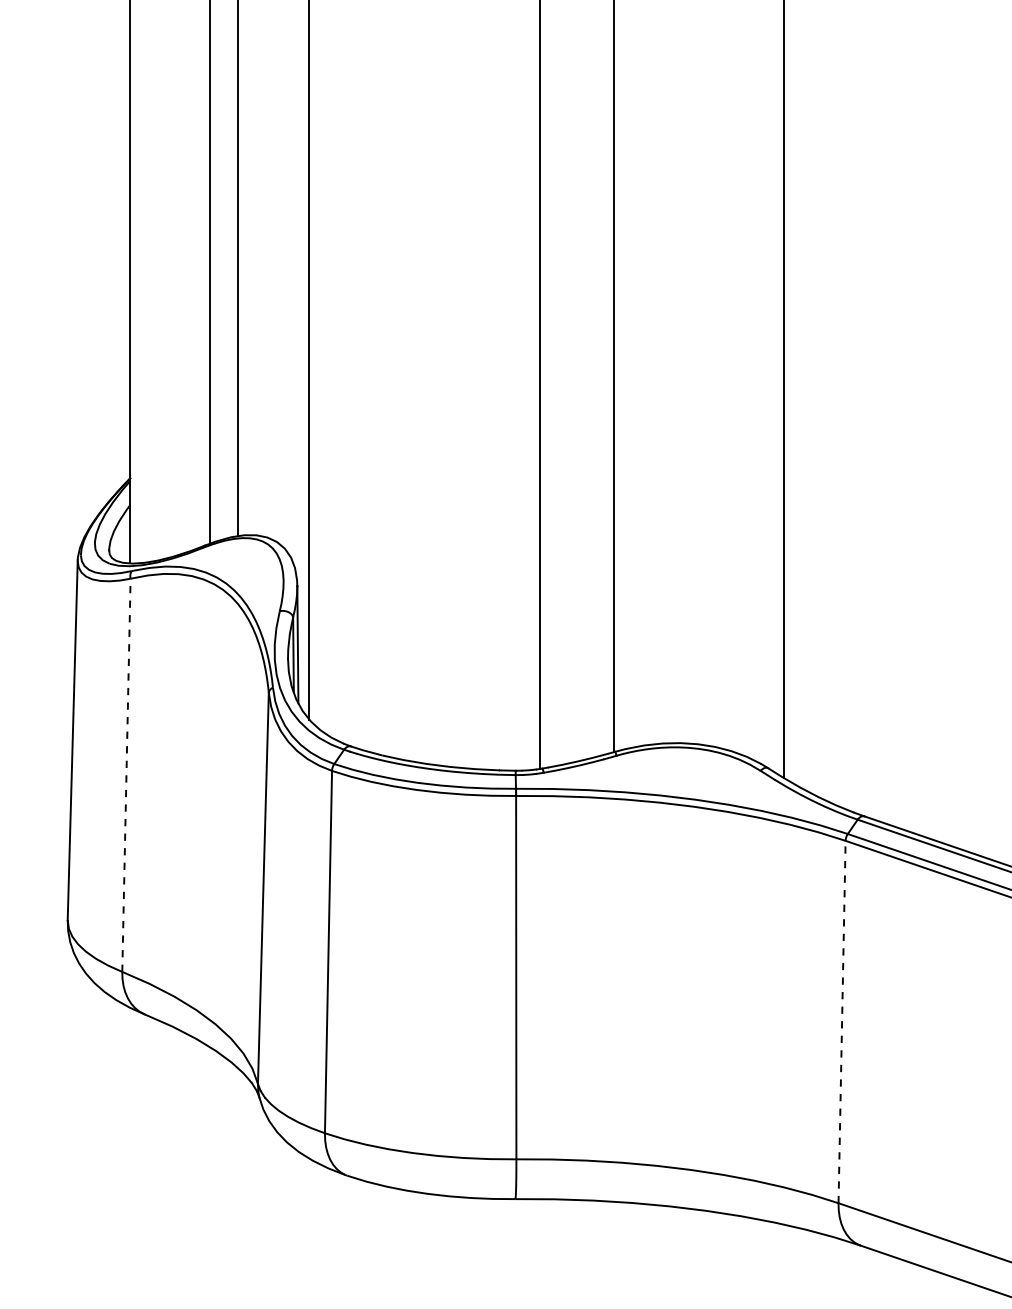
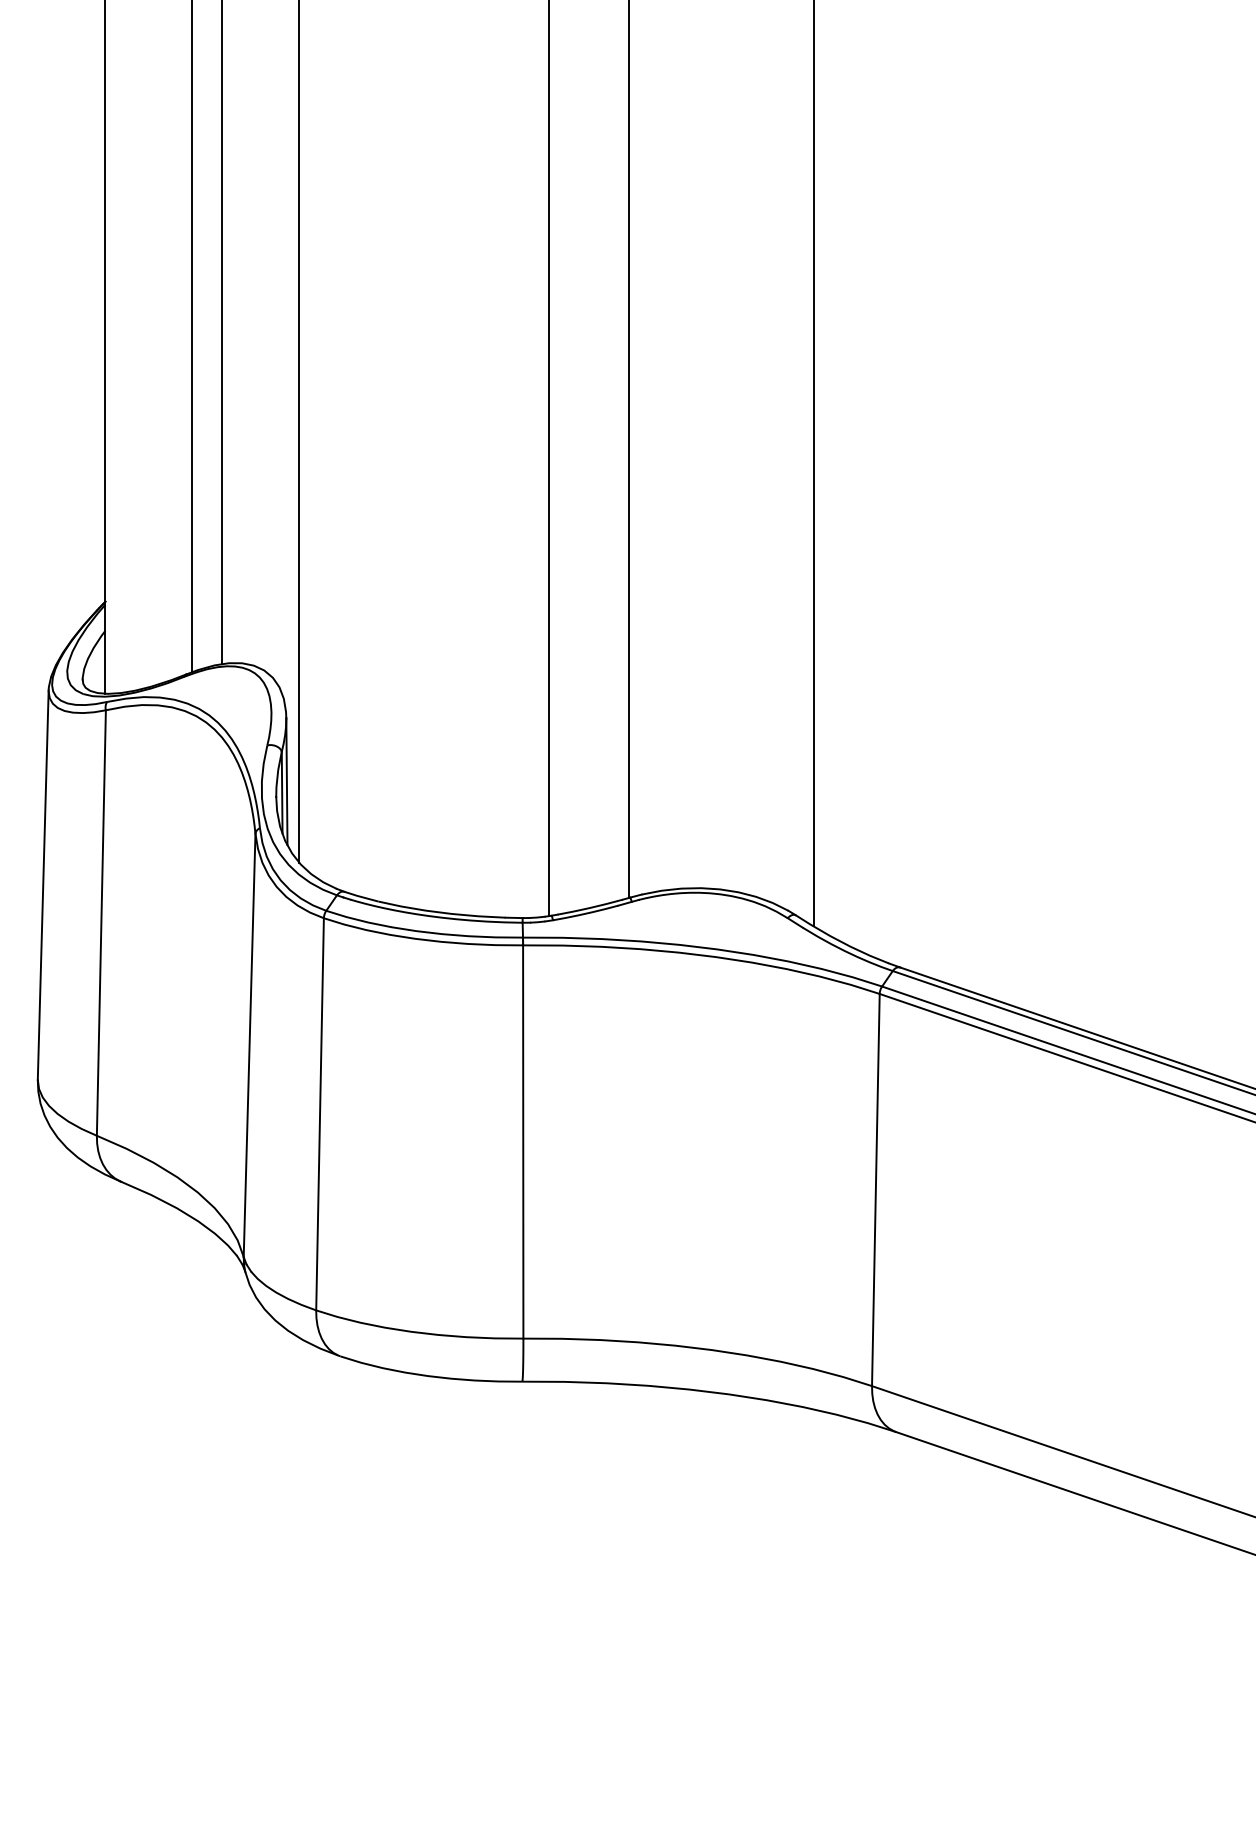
line: (126, 775) -> (101, 923), dashed -> solid
line: (841, 1021) -> (875, 1189), dashed -> solid

